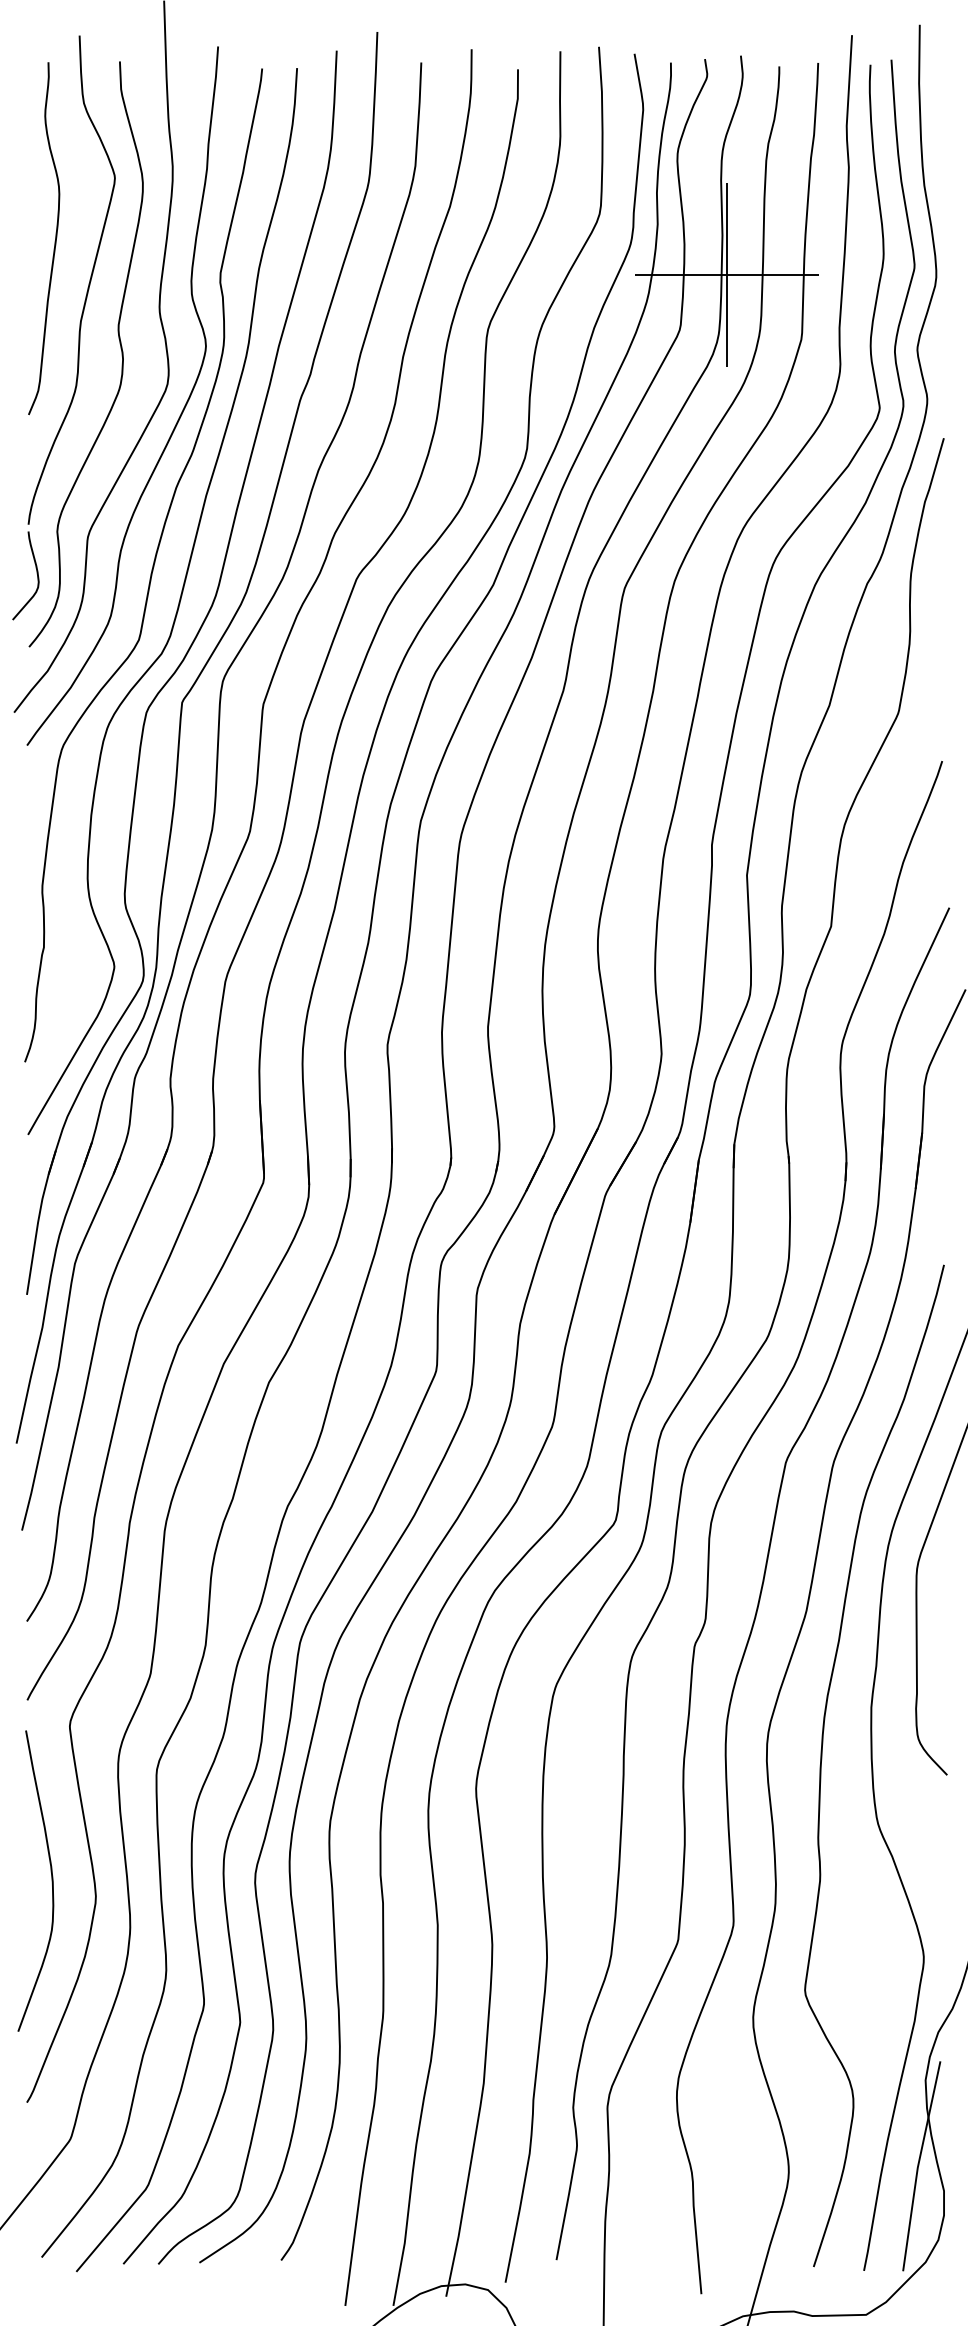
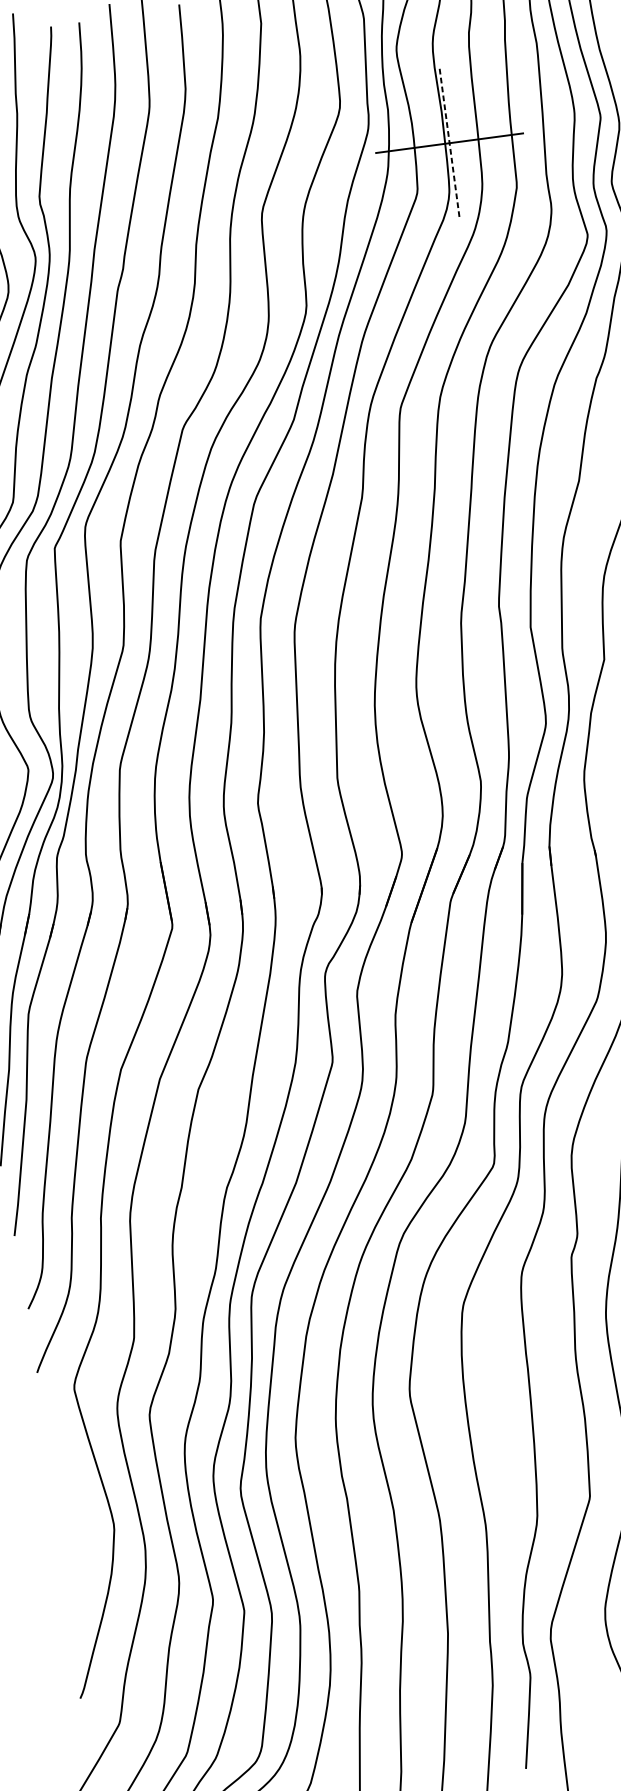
line: (727, 274) -> (449, 143), solid -> dashed
curve: (51, 1880) -> (76, 1516), removed

